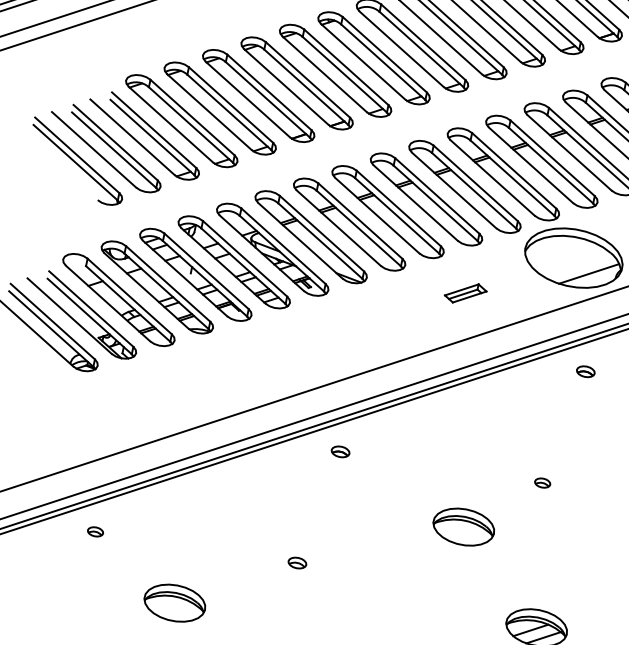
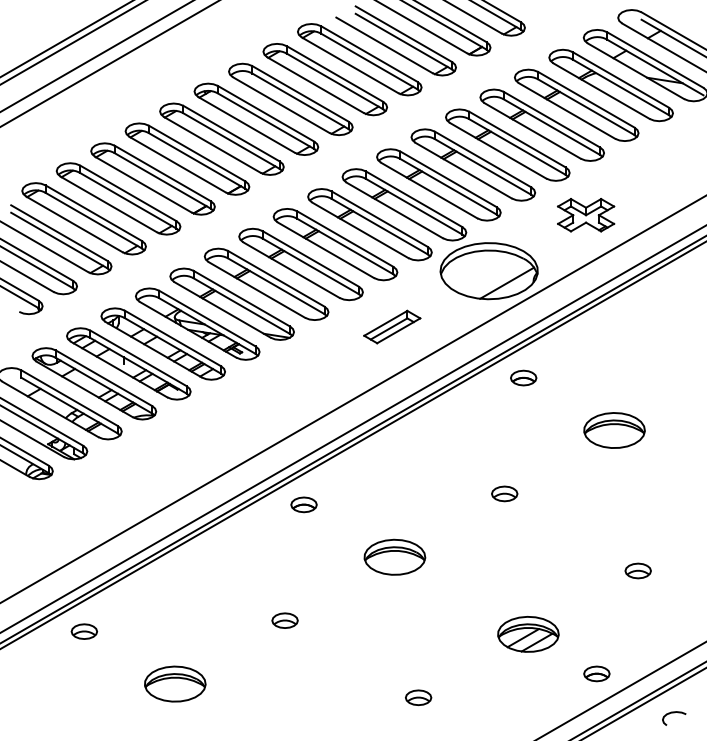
part: (466, 292) -> (392, 326), size x1.43
part: (585, 371) -> (523, 377), size x1.43
part: (340, 451) -> (303, 504), size x1.43
part: (542, 482) -> (504, 493), size x1.67
part: (463, 526) -> (394, 556), moved
part: (95, 531) -> (84, 631), size x1.67
part: (296, 562) -> (284, 620), size x1.43

